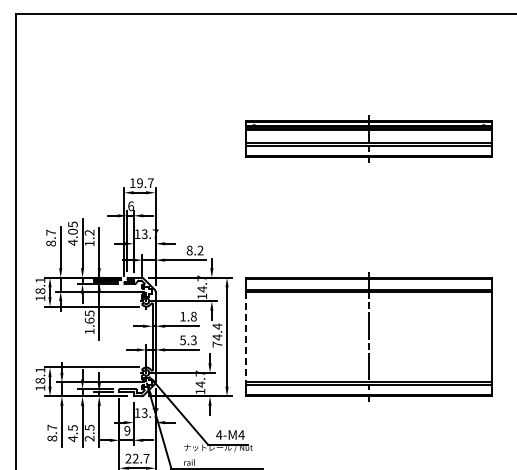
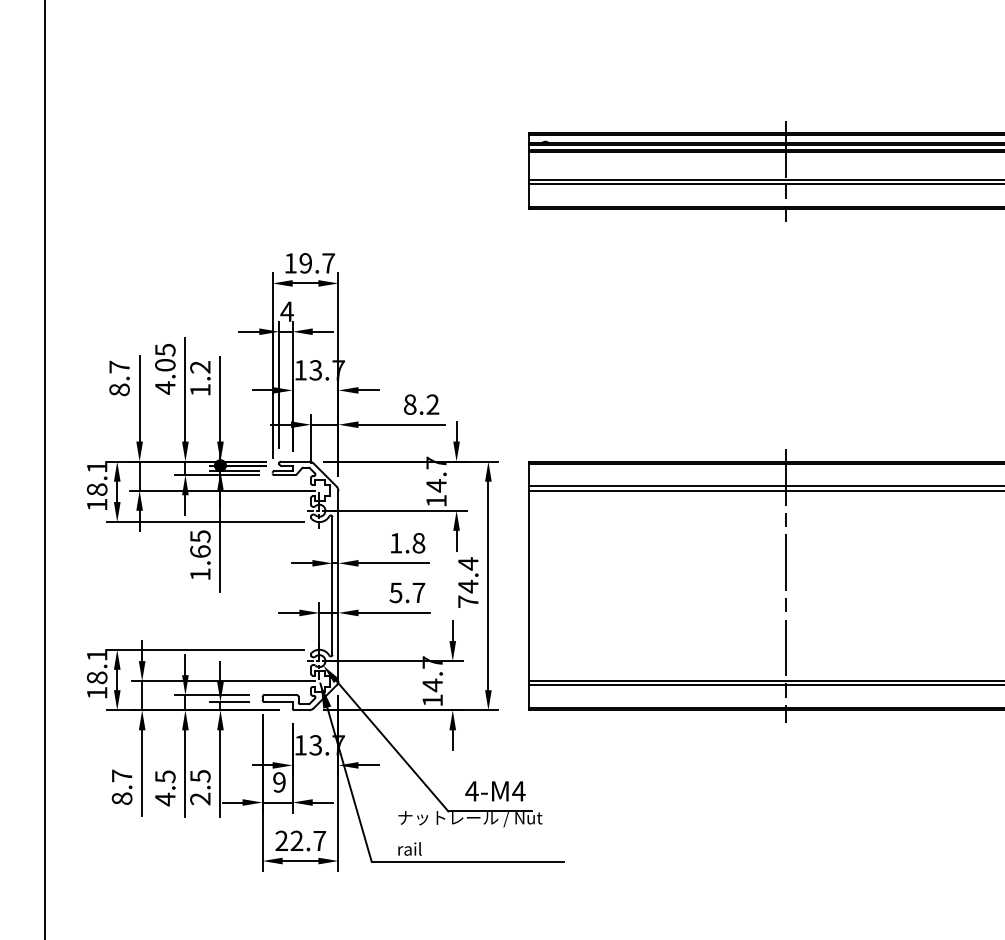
text: (130, 206) -> (285, 312), 6 -> 4
line: (246, 337) -> (529, 586), dashed -> solid
text: (193, 340) -> (418, 593), 5.3 -> 5.7

